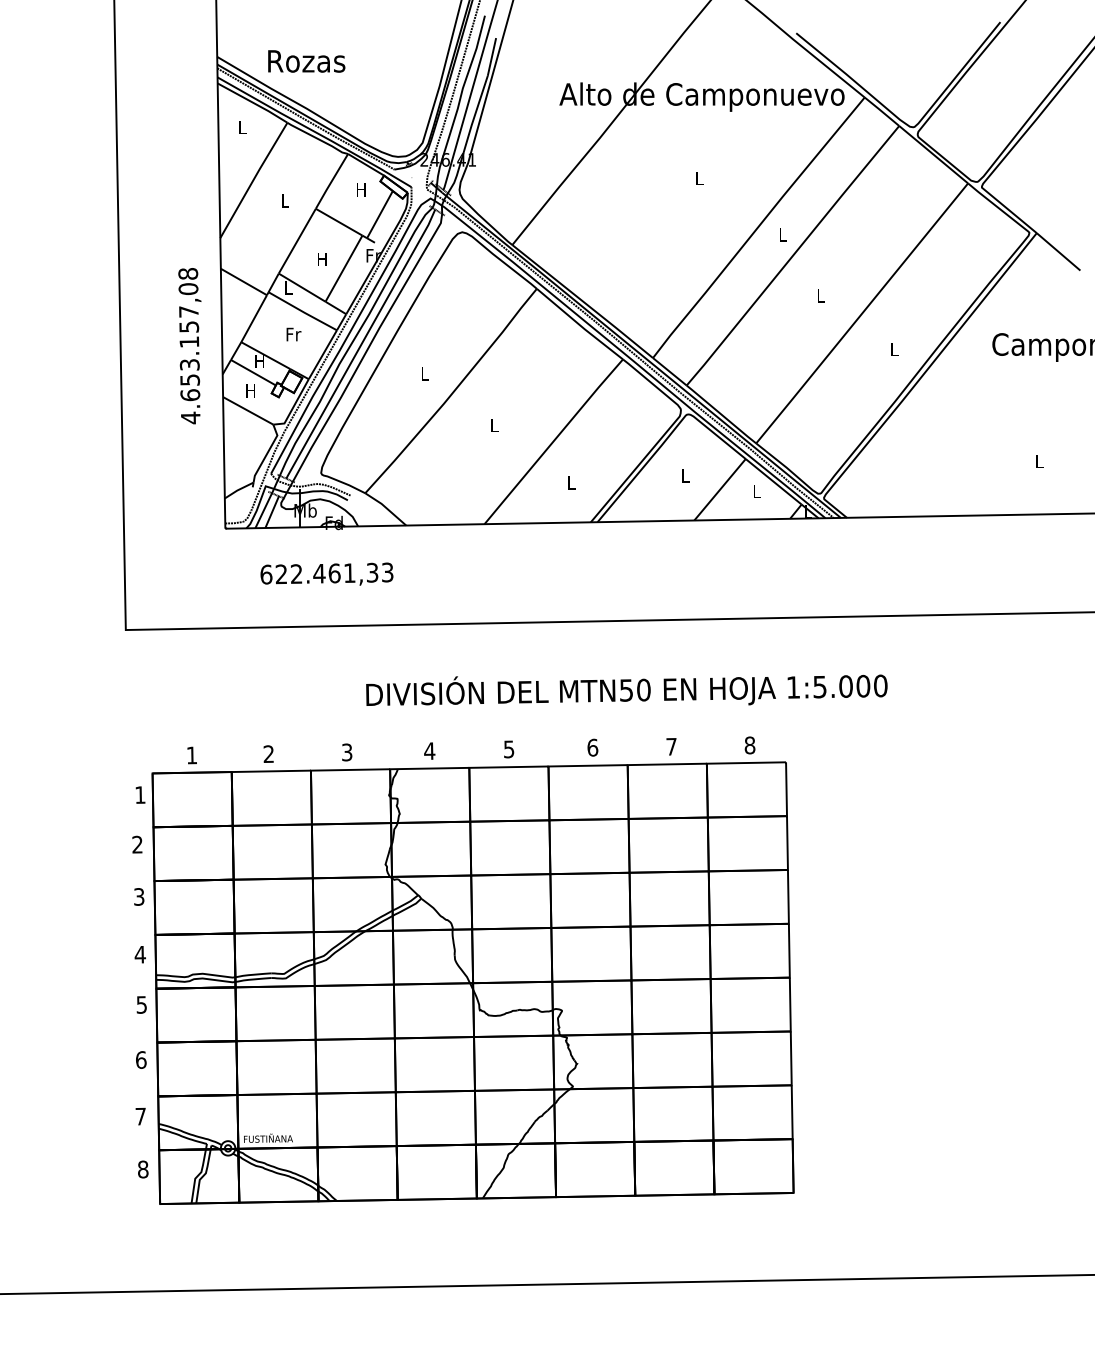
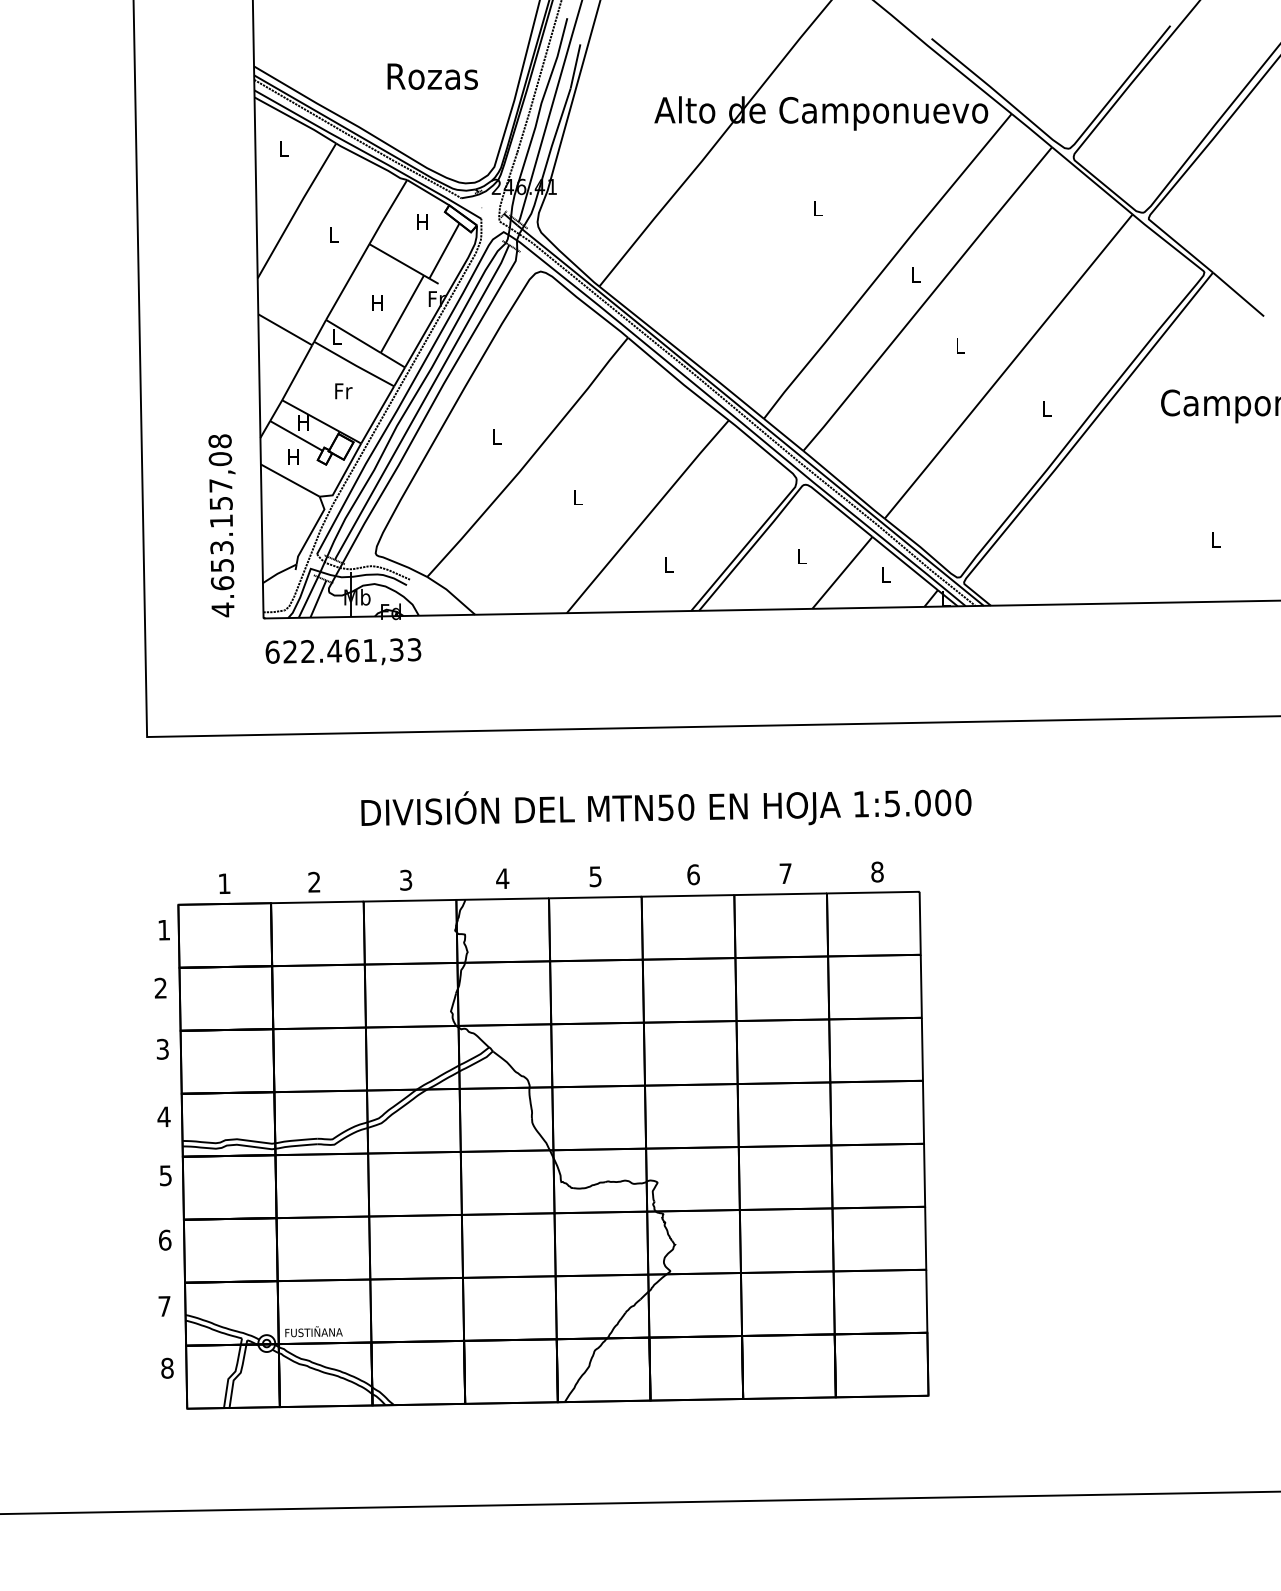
text: (306, 61) -> (432, 76), moved
text: (189, 345) -> (221, 525), moved
text: (327, 574) -> (343, 651), moved
text: (626, 690) -> (666, 807), moved

